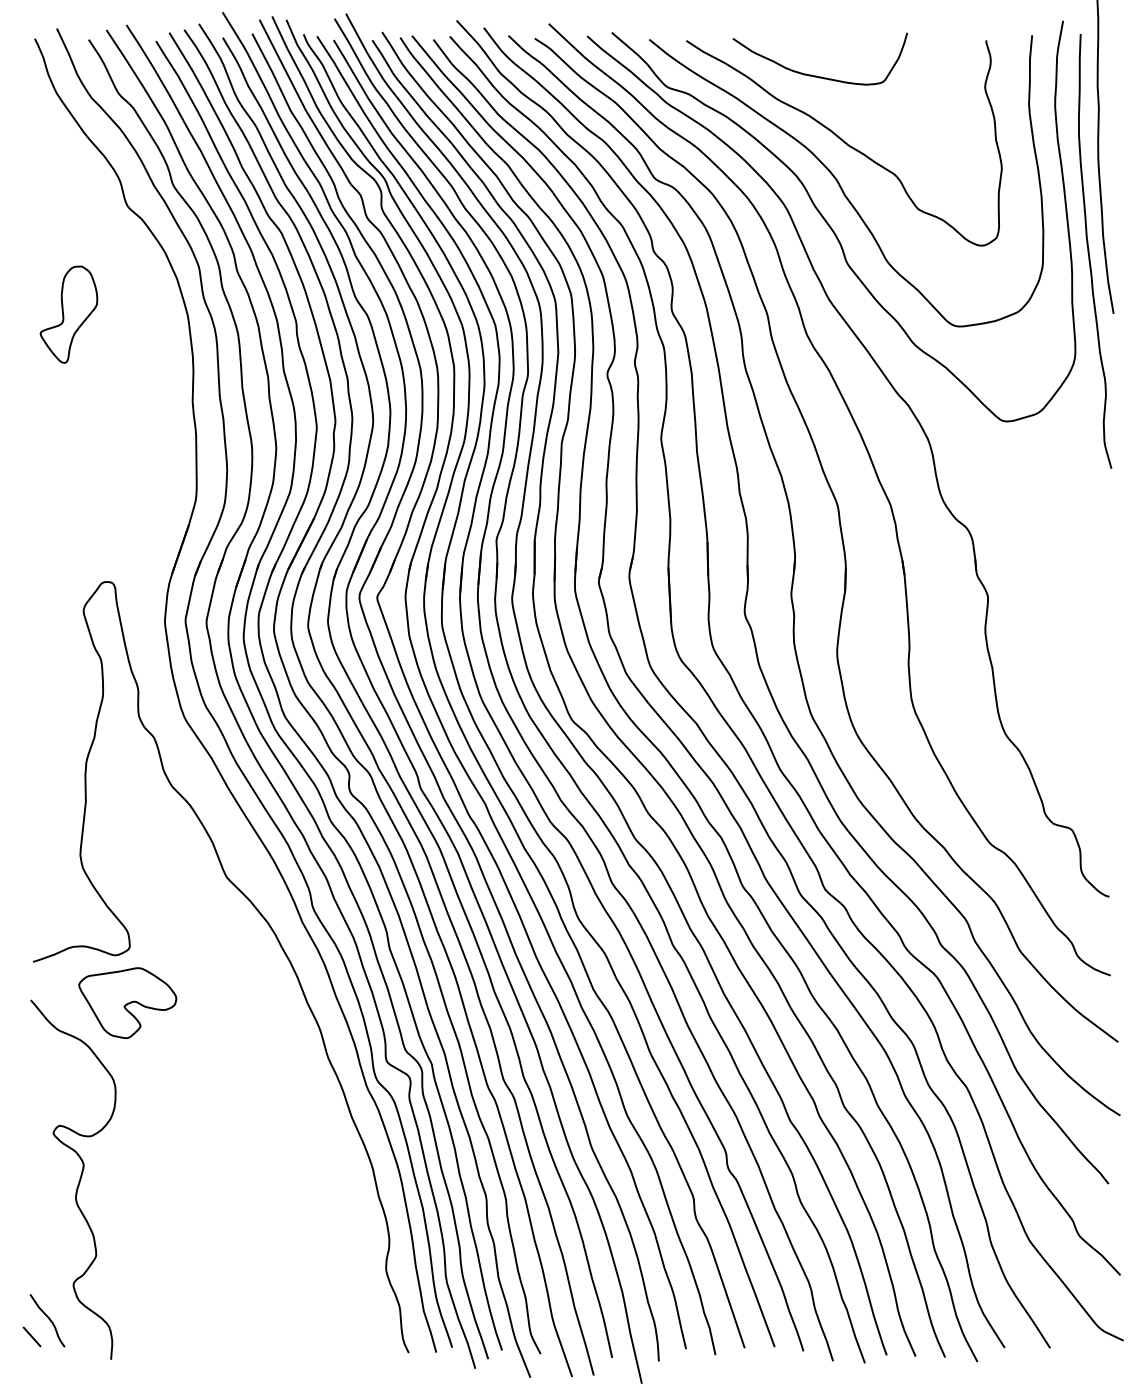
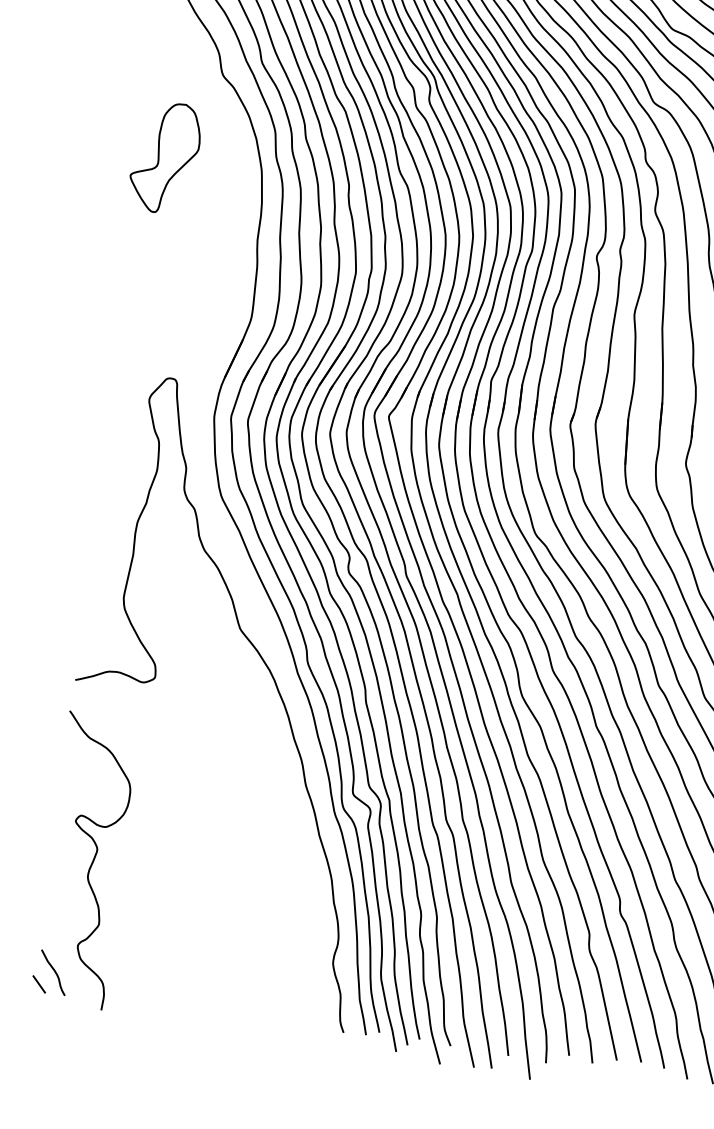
part: (68, 314) -> (164, 157), size x1.4
part: (127, 1003) -> (148, 722), removed

